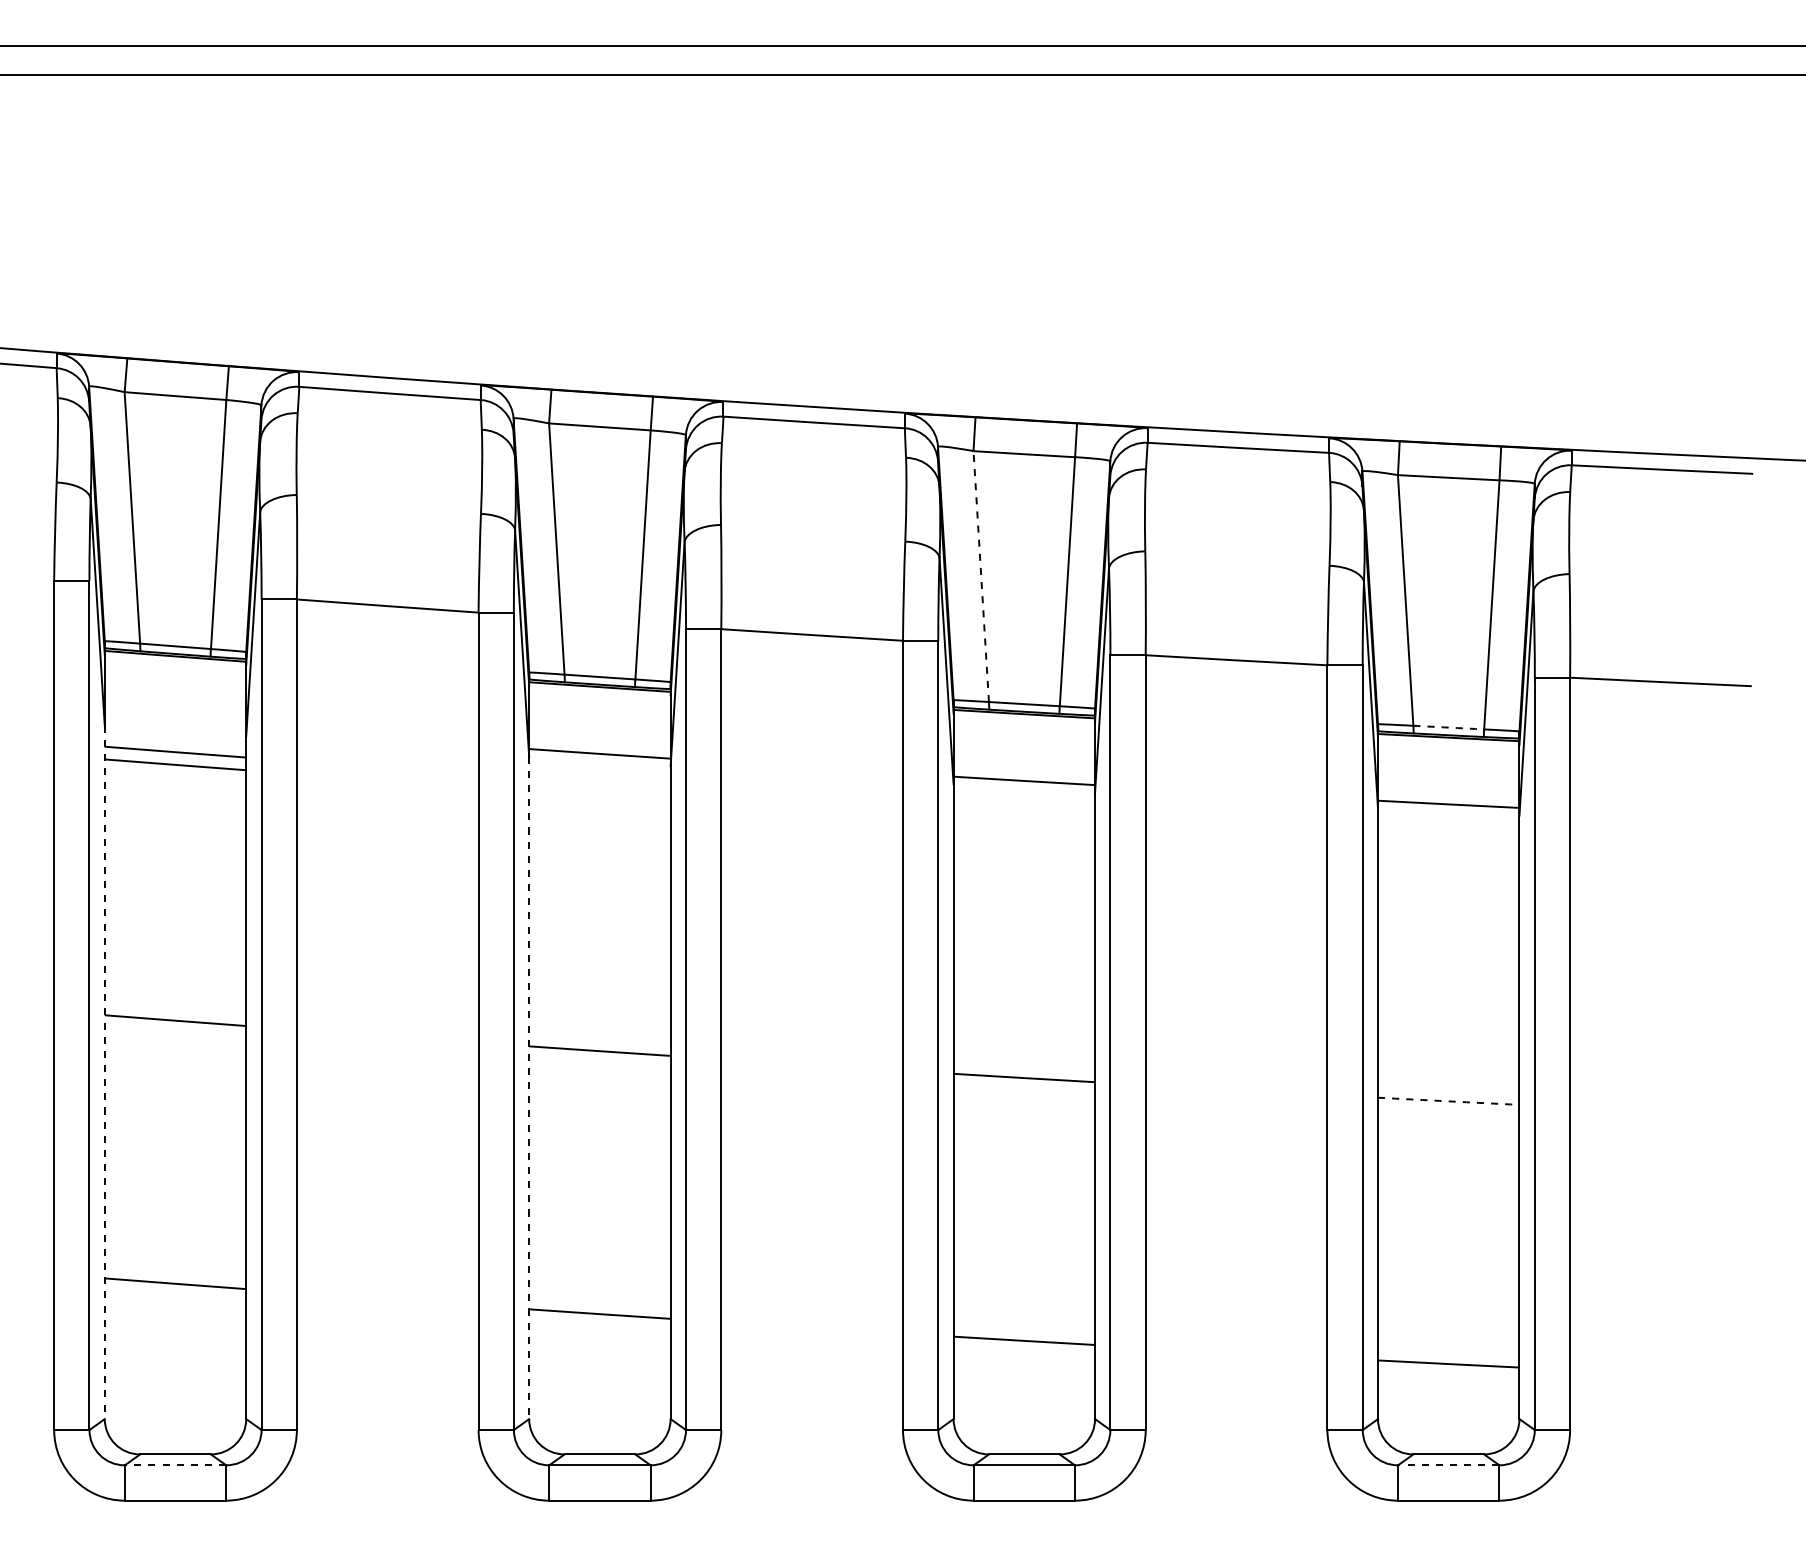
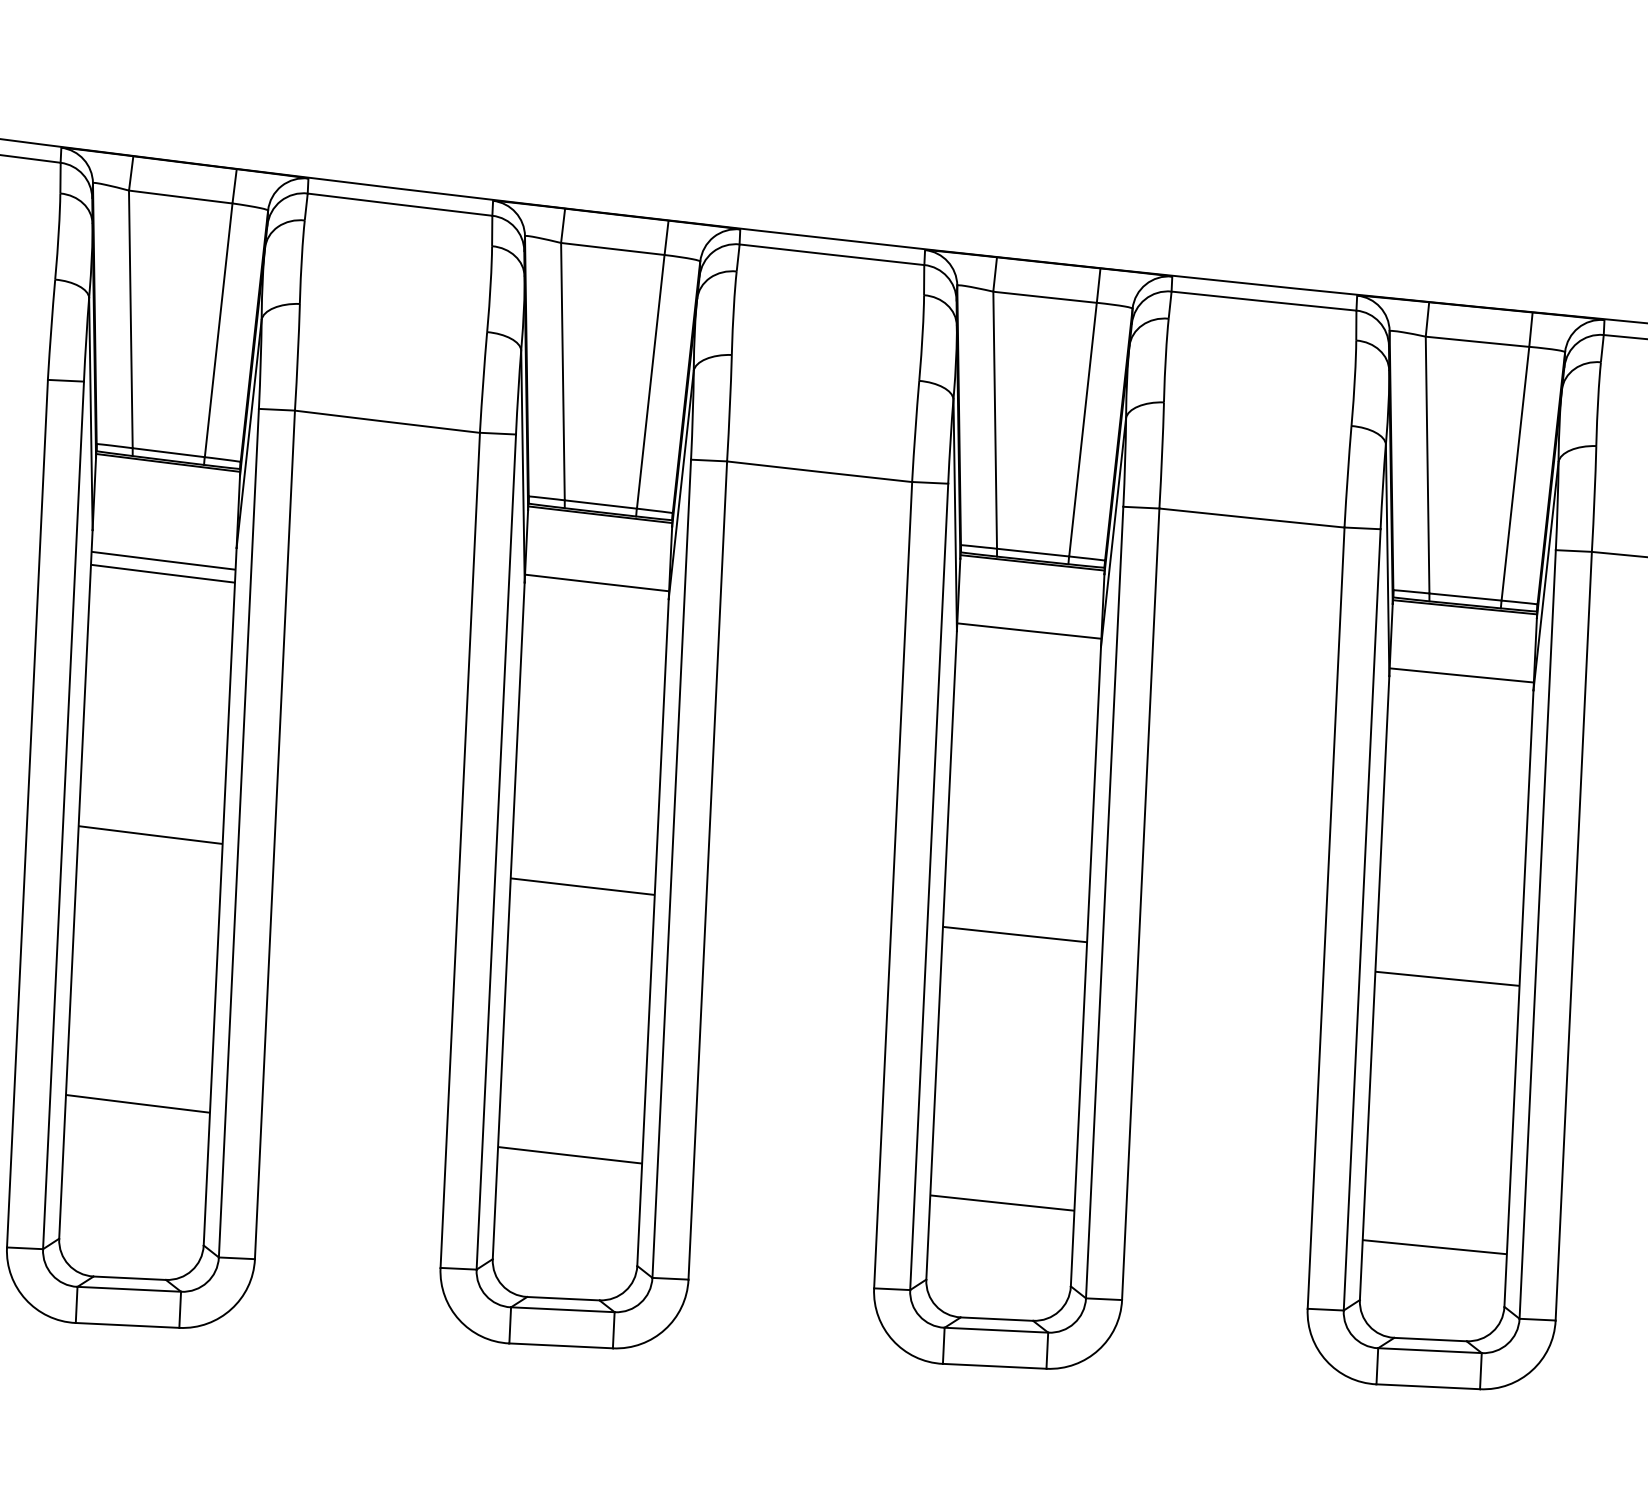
line: (981, 576) -> (995, 420), dashed -> solid
arc: (1448, 727) -> (1465, 596), dashed -> solid
line: (104, 1072) -> (75, 884), dashed -> solid
line: (529, 1088) -> (509, 921), dashed -> solid
arc: (1448, 1101) -> (1447, 978), dashed -> solid
line: (175, 1465) -> (129, 1289), dashed -> solid
line: (1448, 1465) -> (1429, 1350), dashed -> solid

